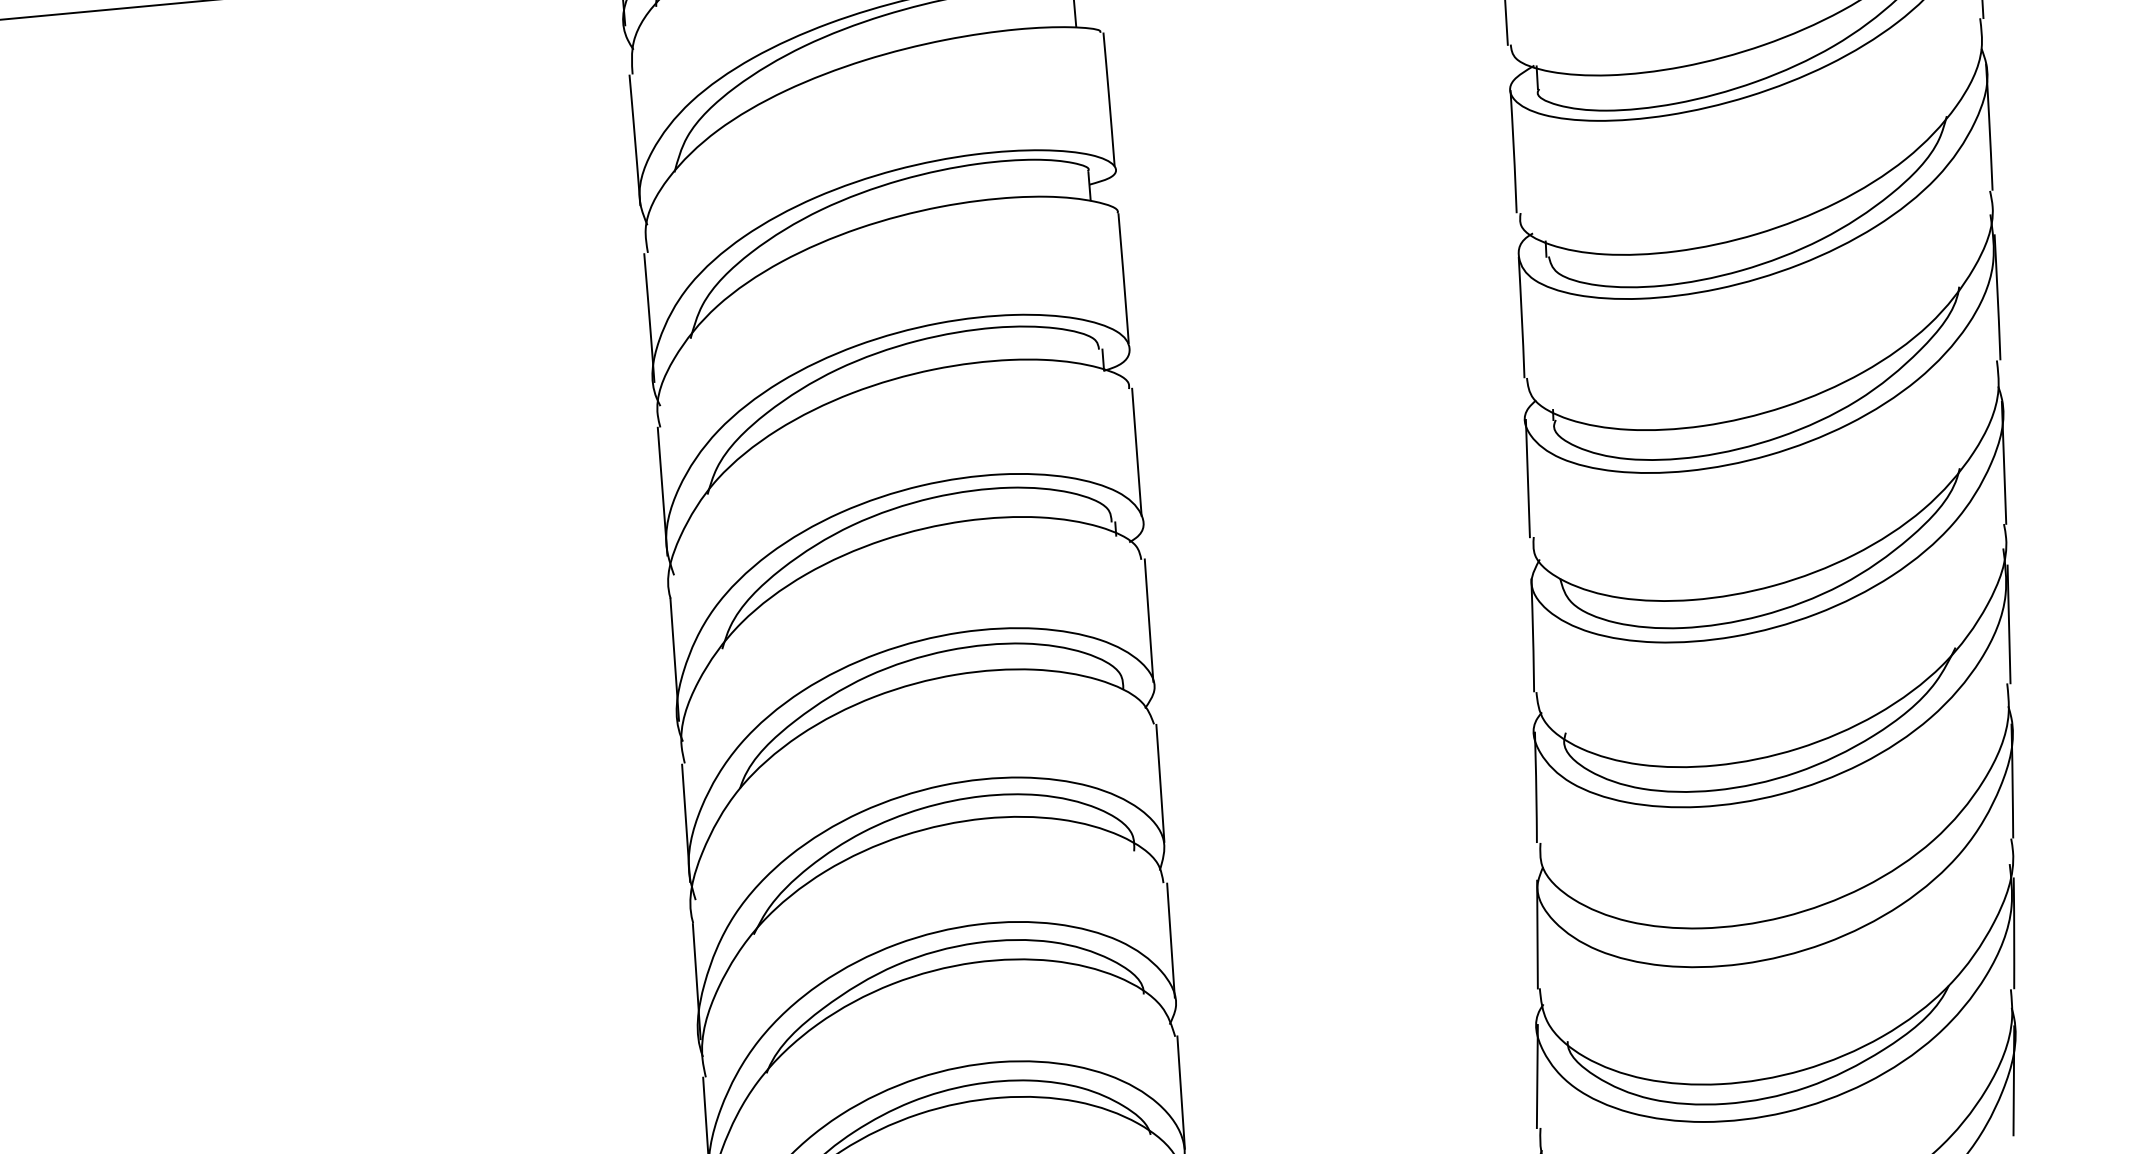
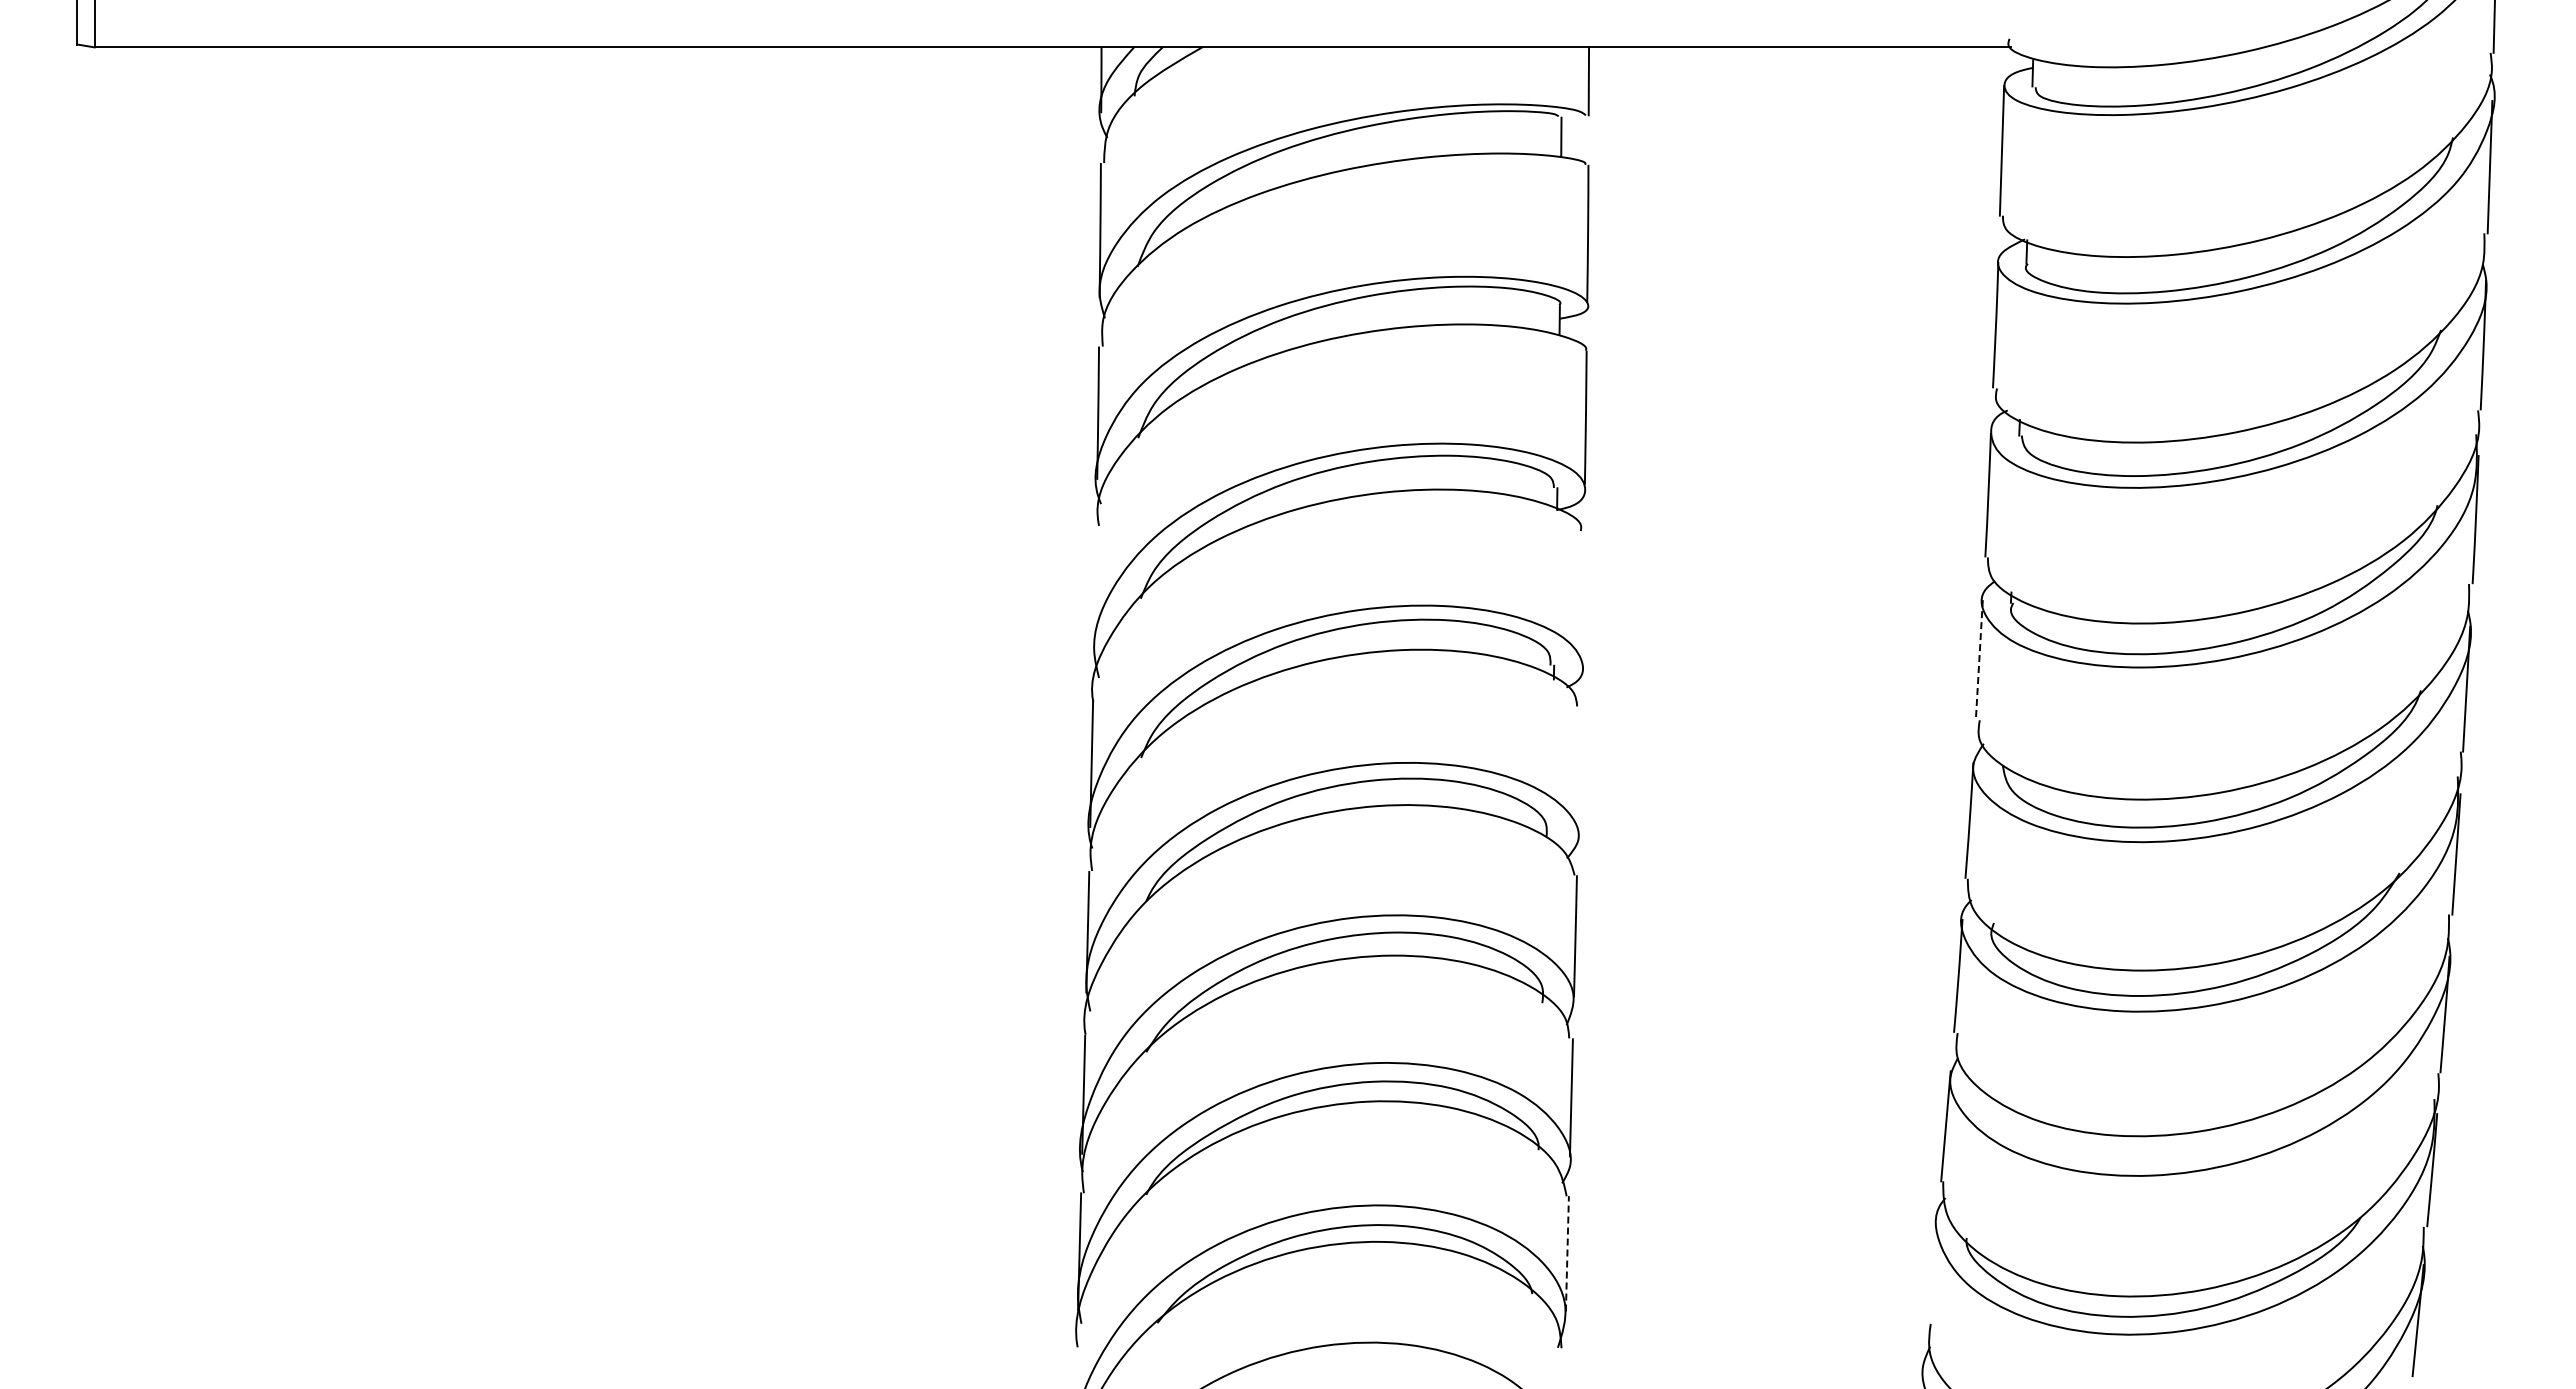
line: (1136, 452) -> (1582, 596), removed
line: (1528, 478) -> (1979, 660), solid -> dashed
line: (662, 491) -> (1095, 591), removed
line: (1148, 620) -> (1578, 768), removed
line: (1537, 1075) -> (1932, 1270), removed
line: (1181, 1092) -> (1567, 1253), solid -> dashed

